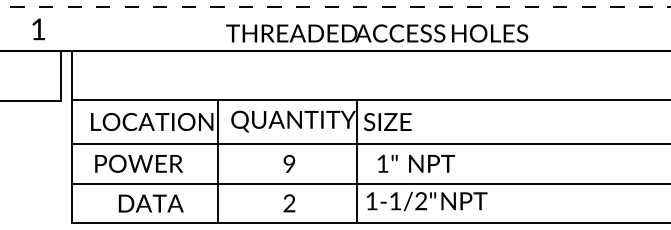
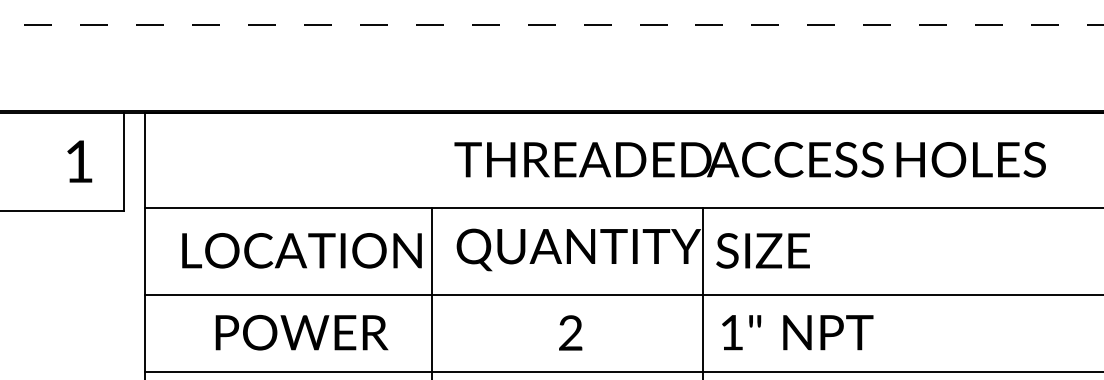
text: (38, 29) -> (79, 161), moved
text: (377, 33) -> (750, 159), moved
text: (139, 163) -> (302, 332), moved
text: (289, 163) -> (570, 332), 9 -> 2
text: (415, 163) -> (795, 332), moved

